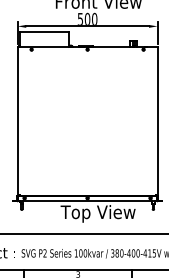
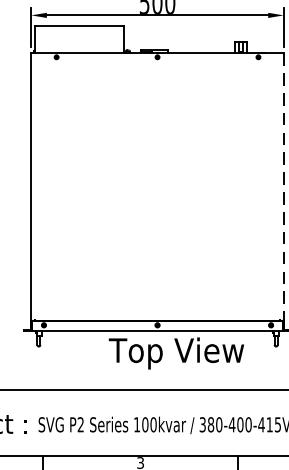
line: (157, 122) -> (283, 188), solid -> dashed

